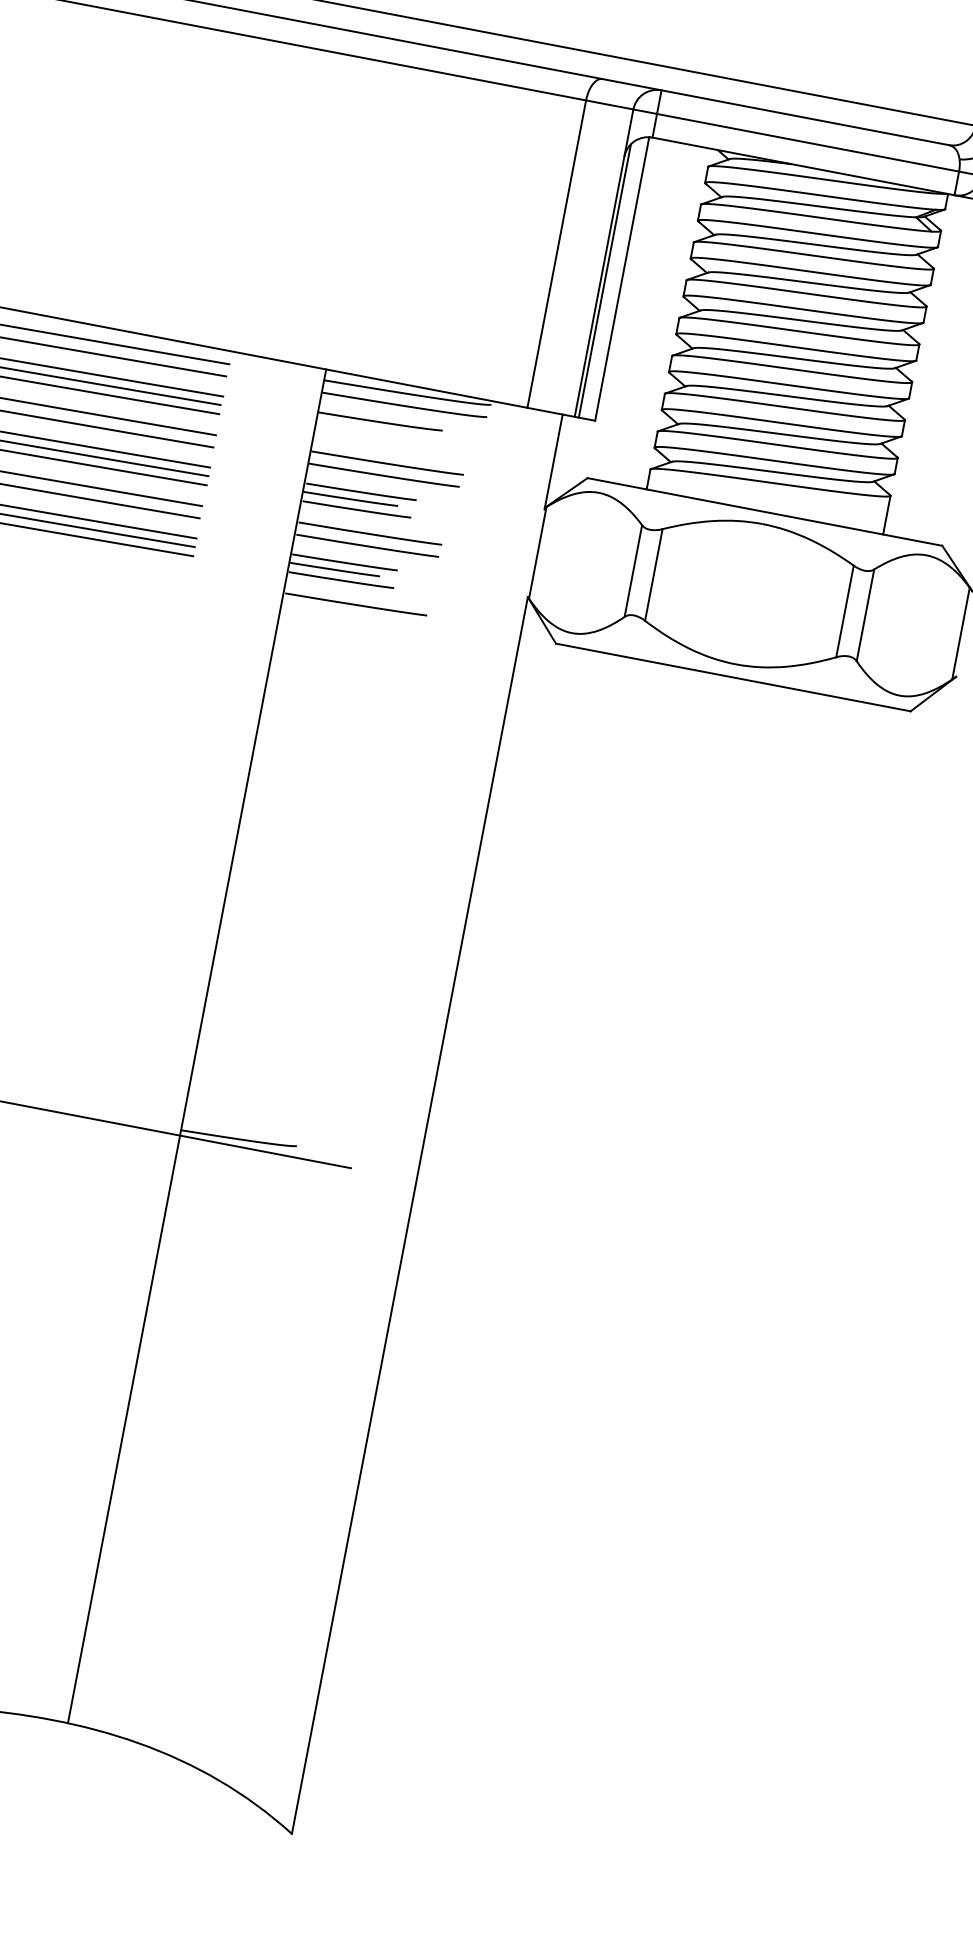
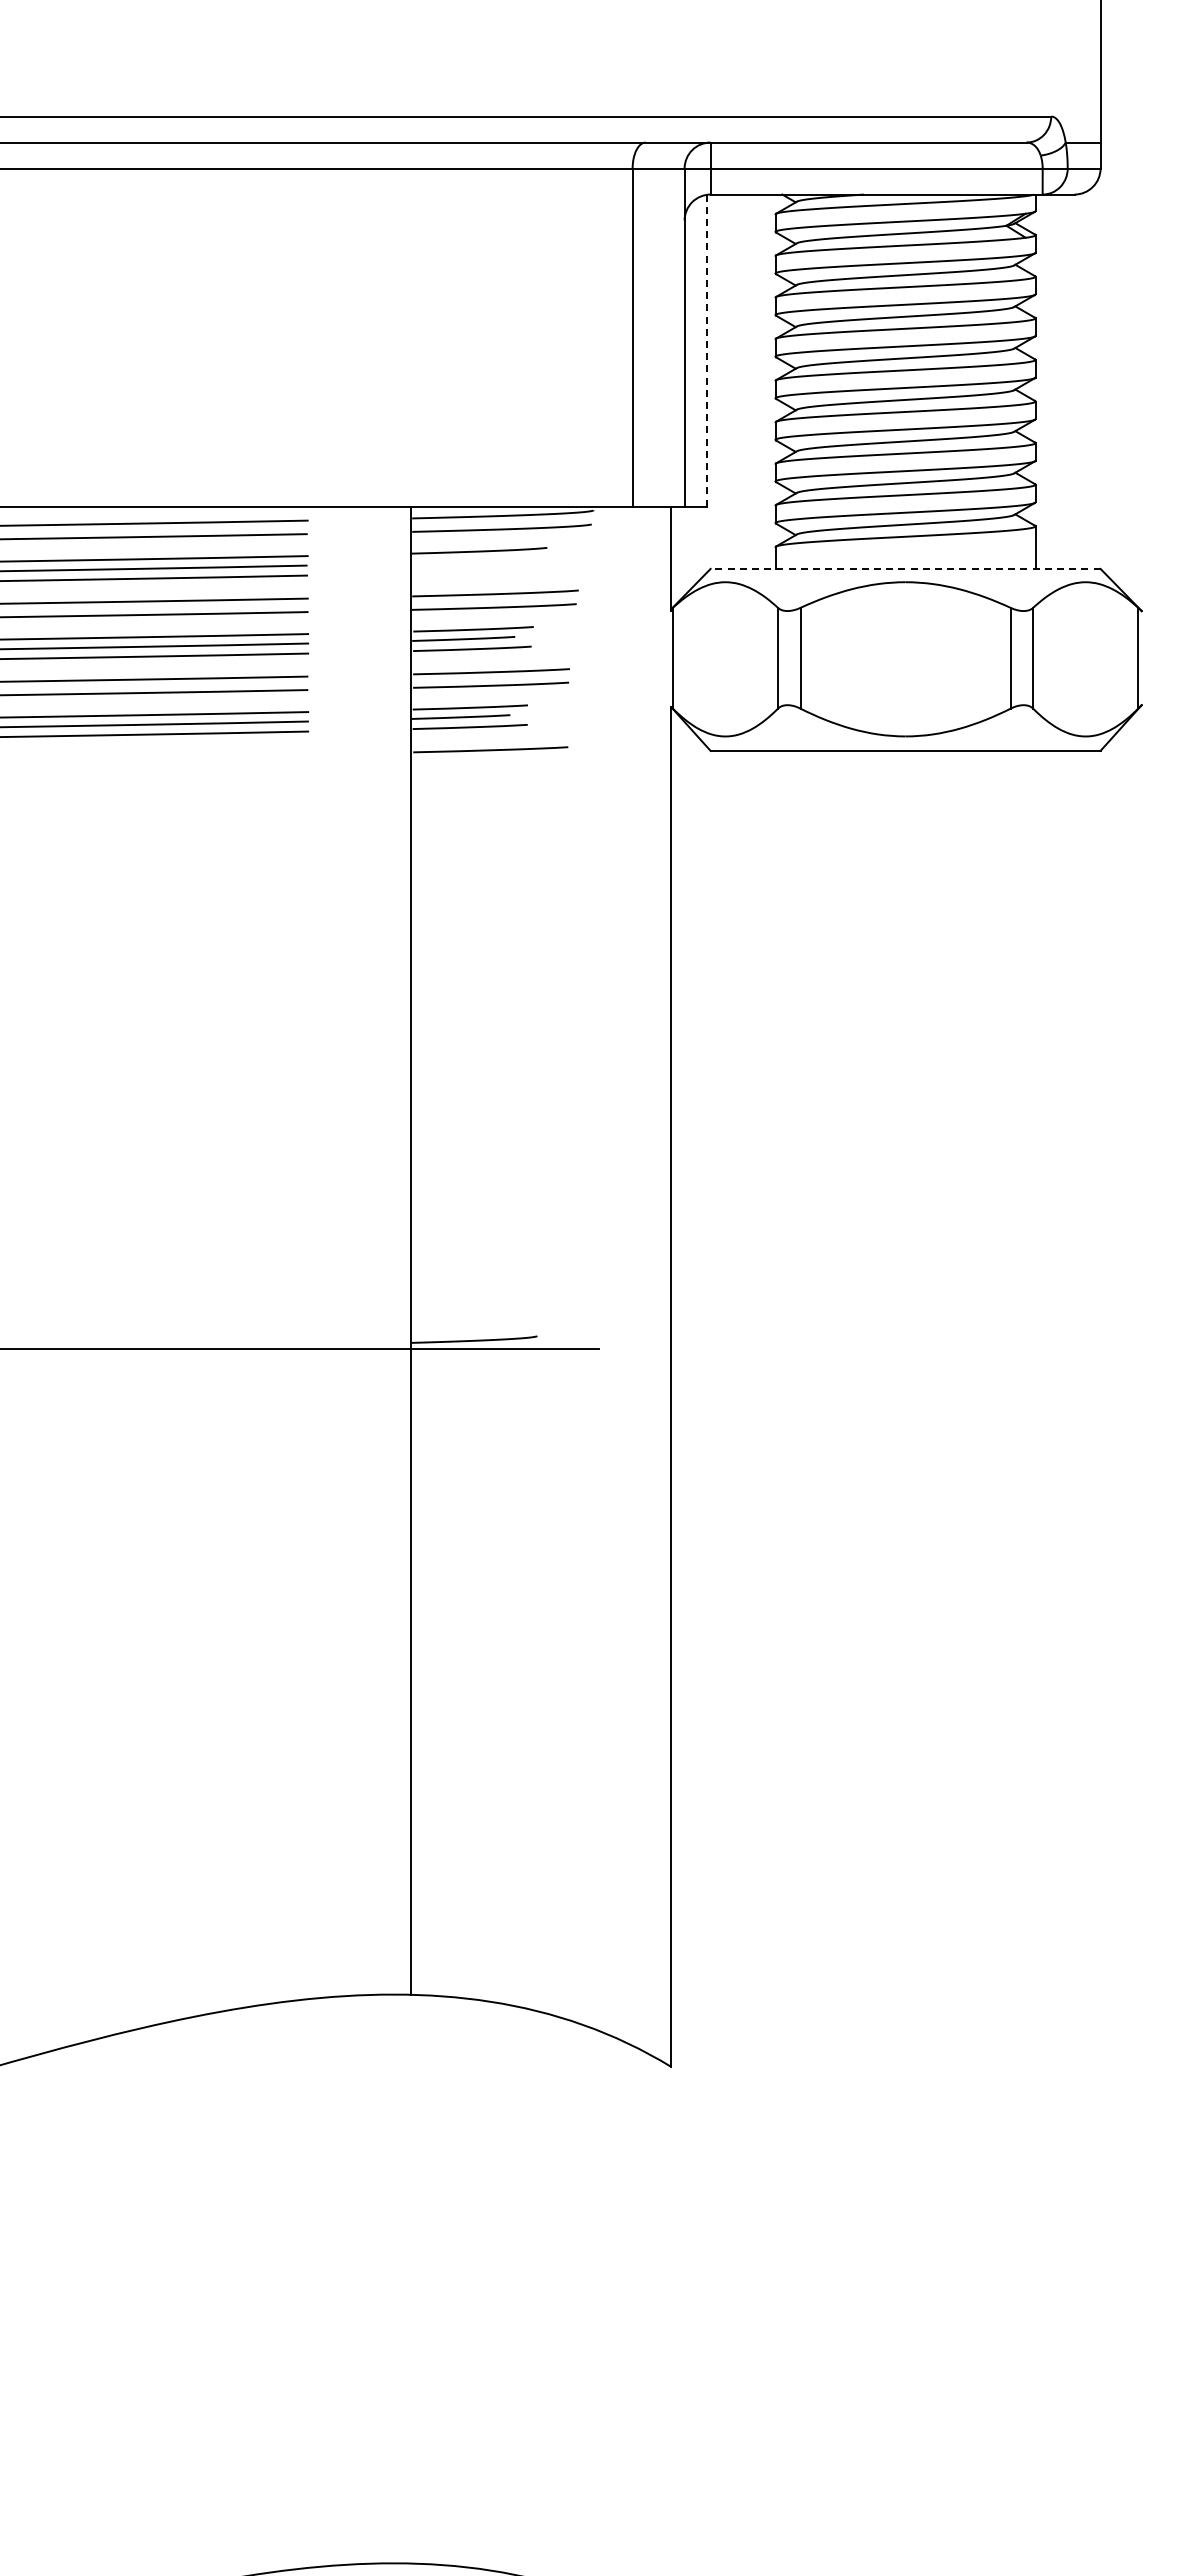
line: (622, 278) -> (707, 350), solid -> dashed
line: (605, 281) -> (689, 356), removed
line: (764, 511) -> (905, 568), solid -> dashed

